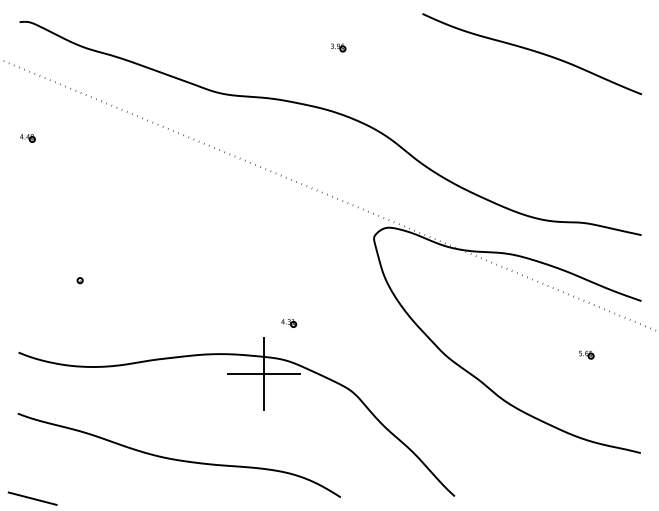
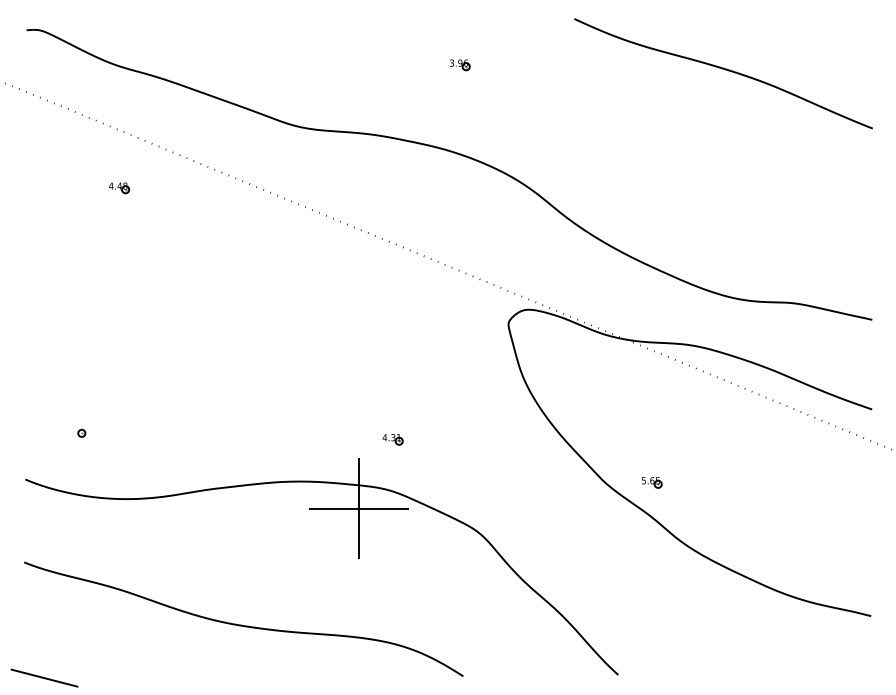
part: (27, 138) -> (119, 188), moved
part: (79, 280) -> (80, 433), moved
part: (586, 354) -> (651, 482), moved

